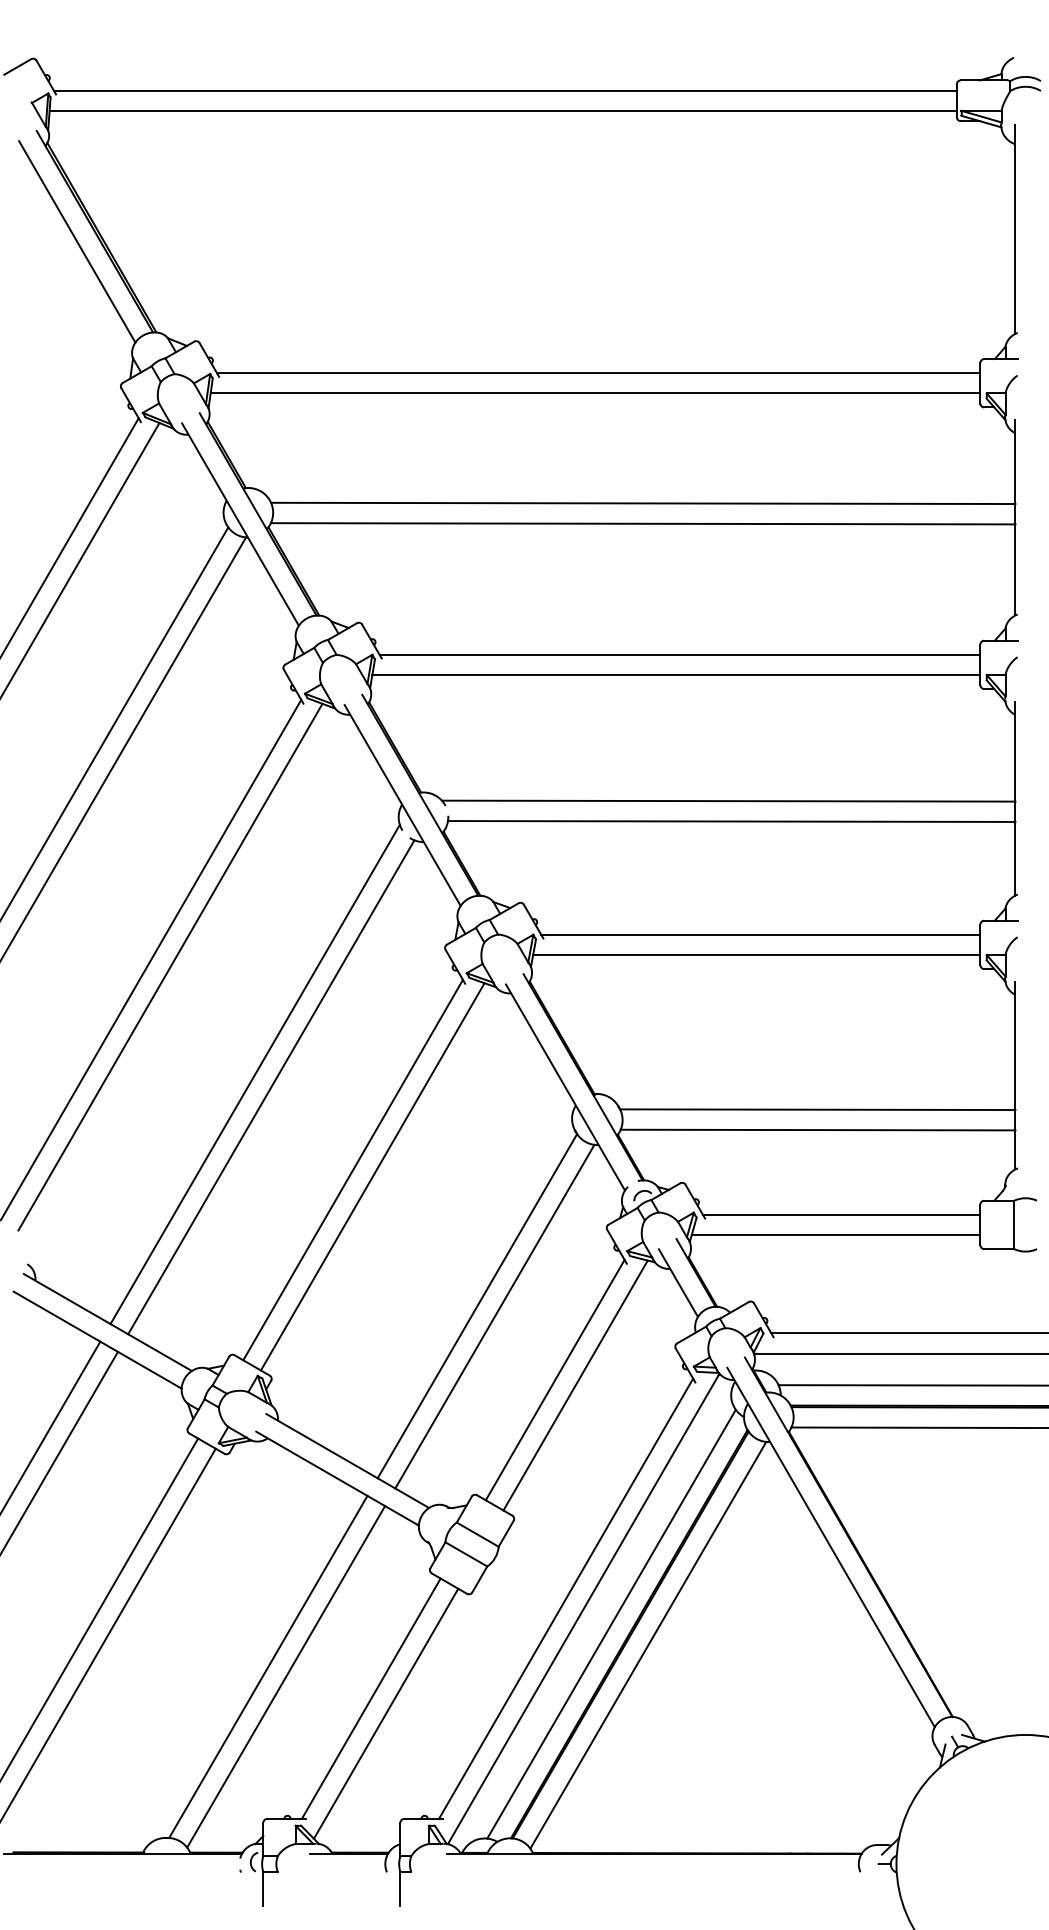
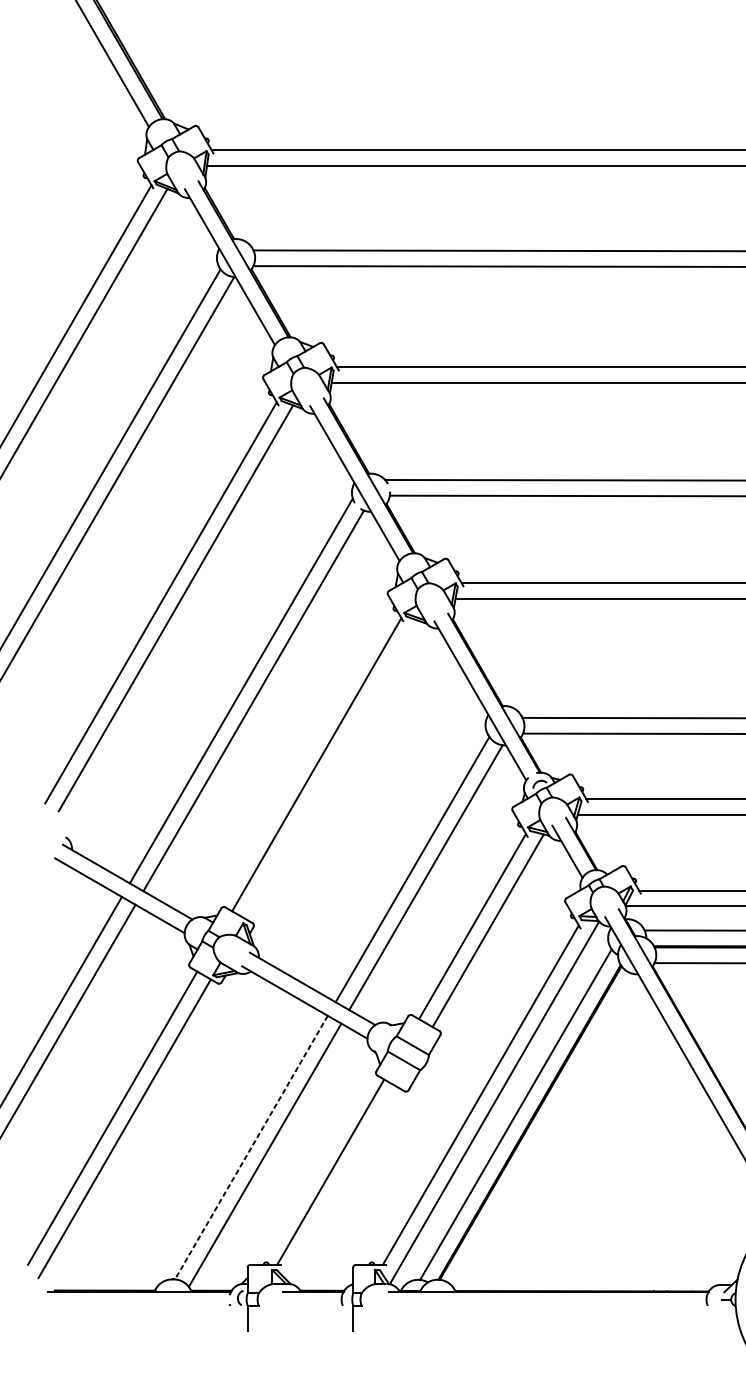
line: (372, 1176) -> (331, 769), removed
line: (648, 1644) -> (544, 1130), removed
line: (268, 1666) -> (251, 1147), solid -> dashed
line: (385, 1713) -> (341, 1183), removed

